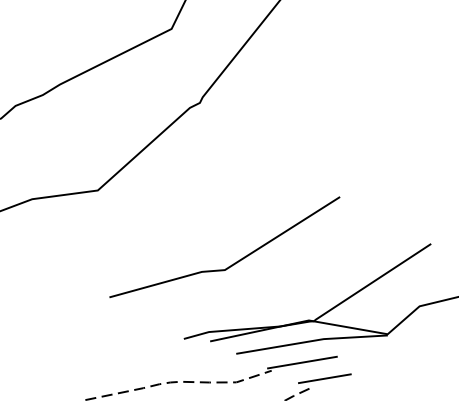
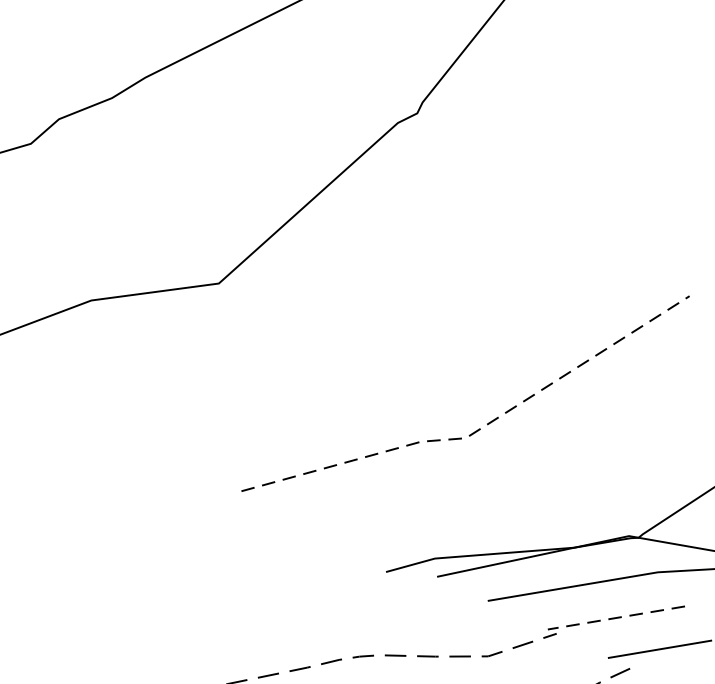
line: (231, 265) -> (478, 429), solid -> dashed
line: (302, 362) -> (616, 617), solid -> dashed

